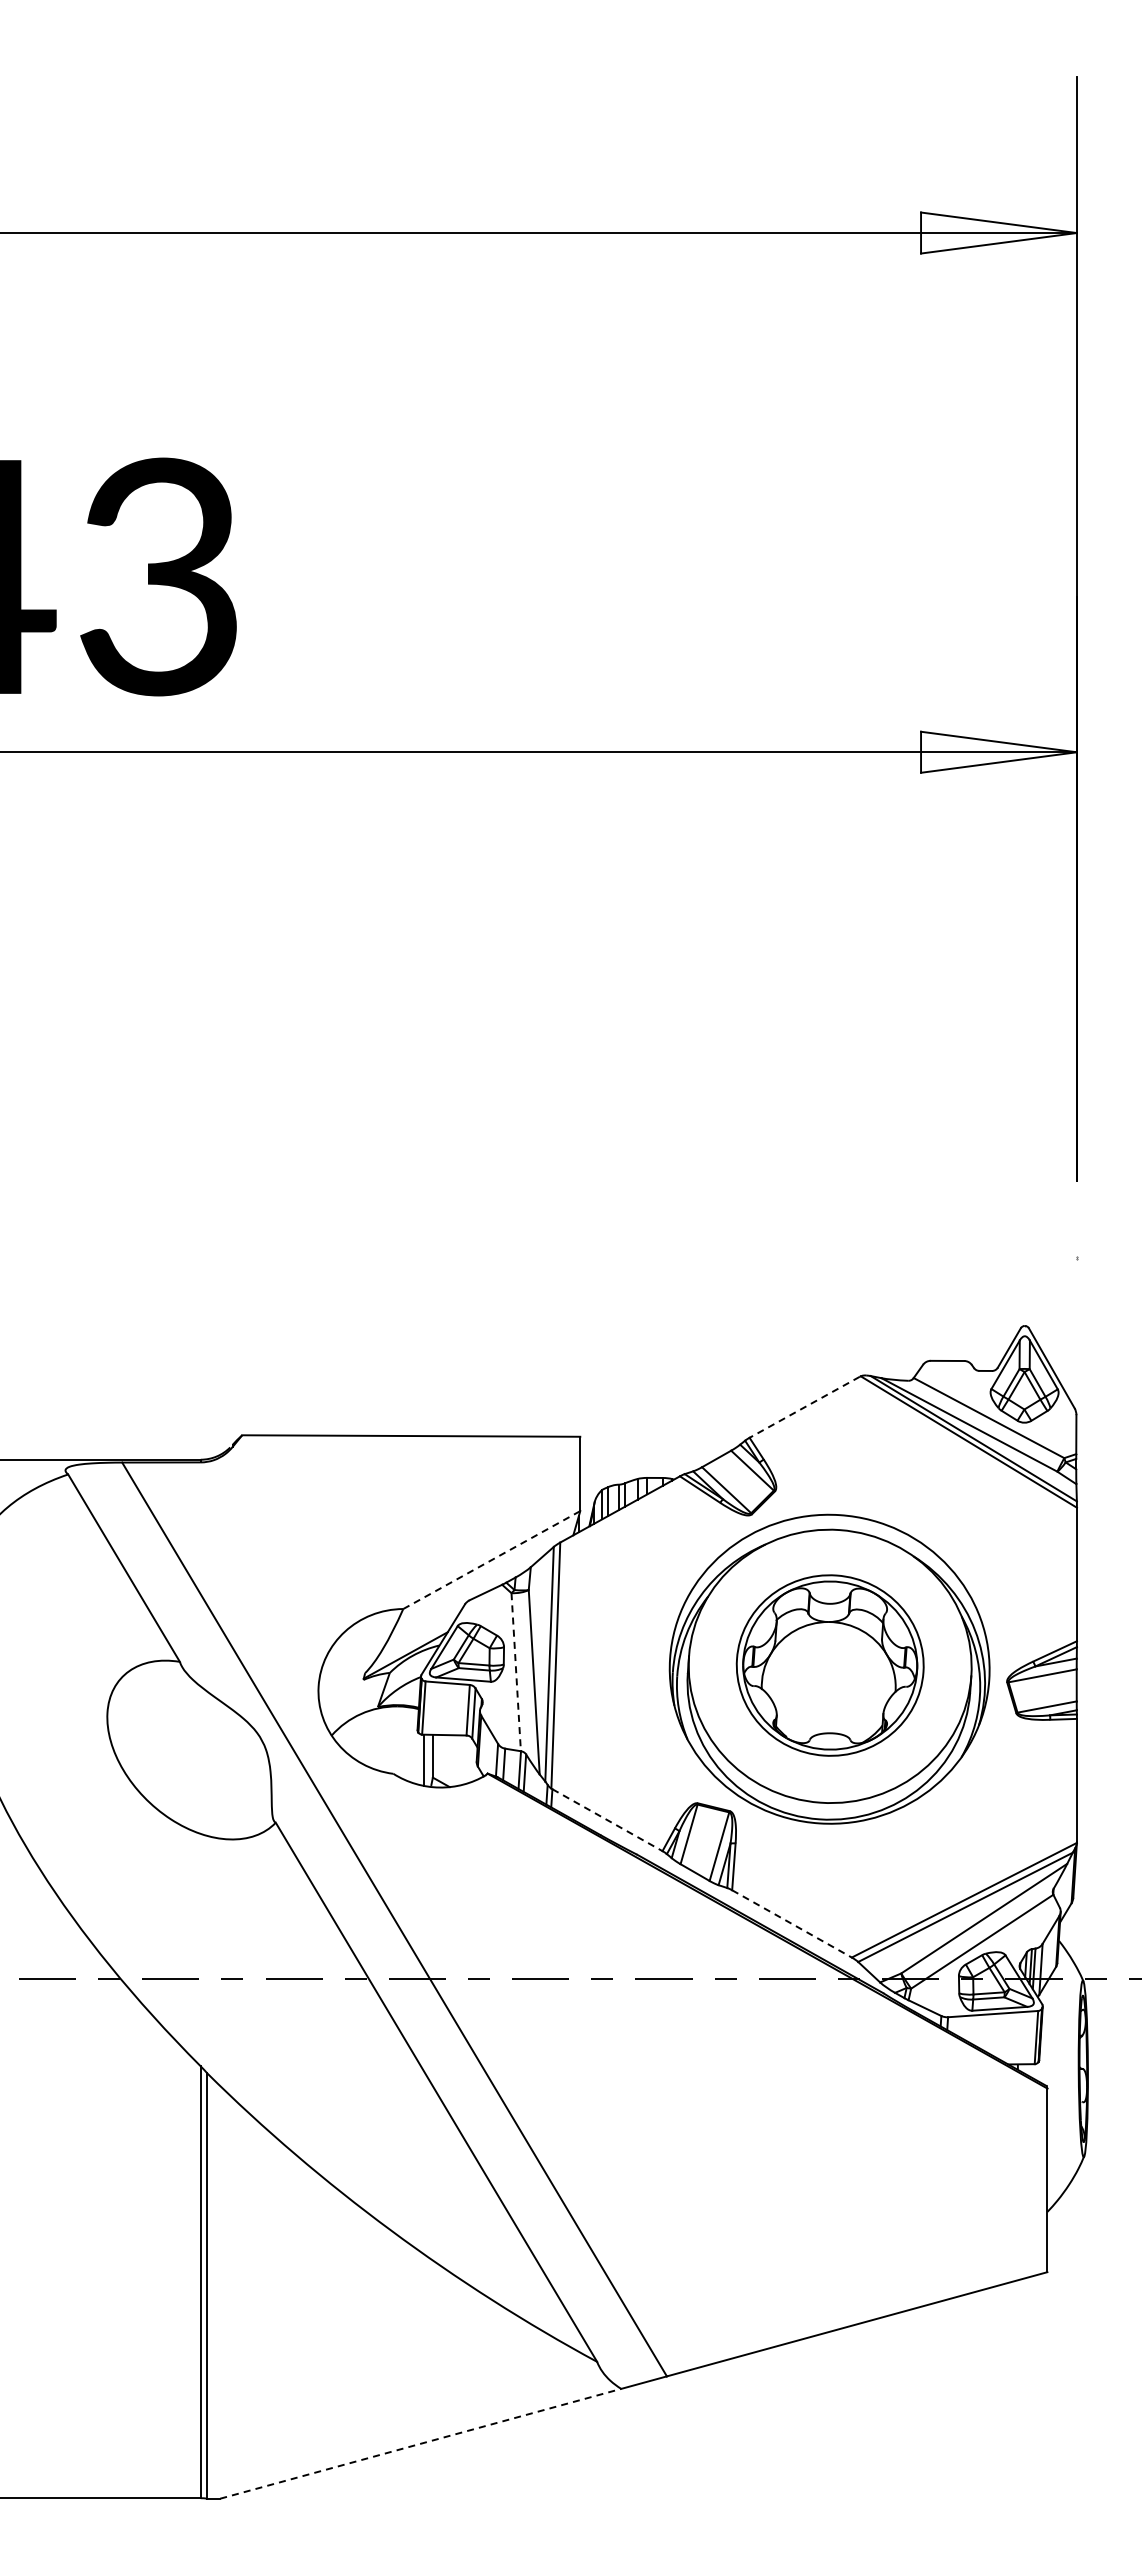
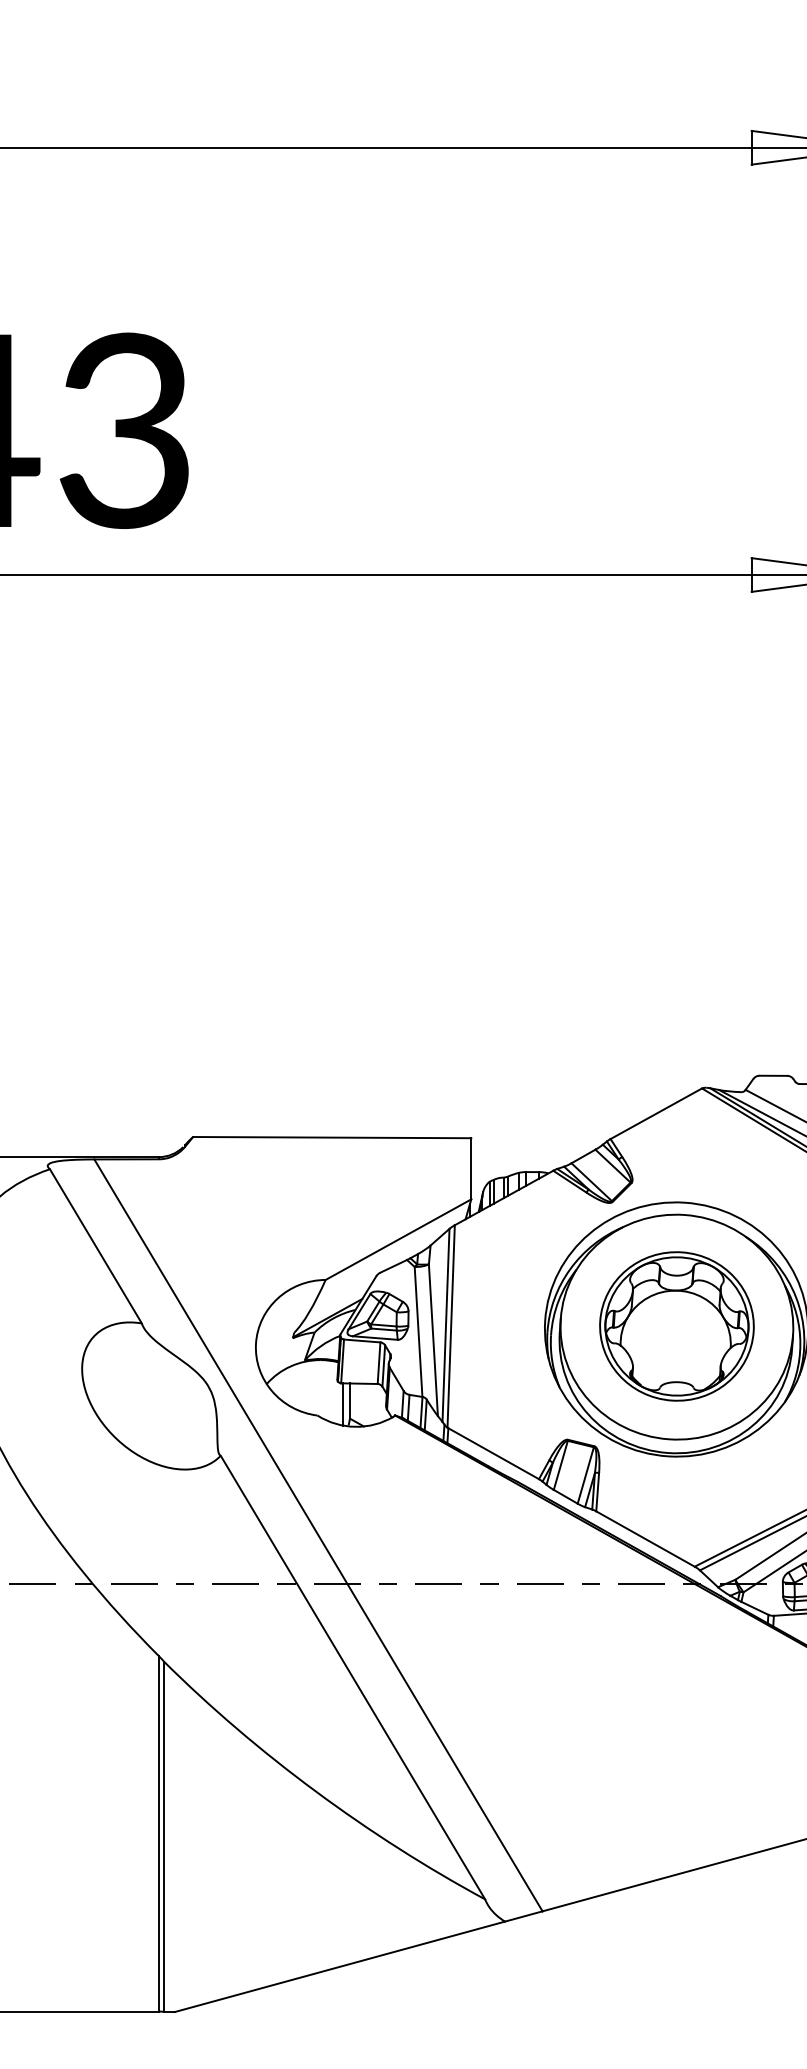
line: (804, 1407) -> (655, 1114), dashed -> solid
line: (492, 1559) -> (399, 1239), dashed -> solid
line: (516, 1672) -> (418, 1332), dashed -> solid
line: (607, 1820) -> (493, 1453), dashed -> solid
line: (792, 1923) -> (645, 1538), dashed -> solid
line: (420, 2443) -> (339, 1966), dashed -> solid

